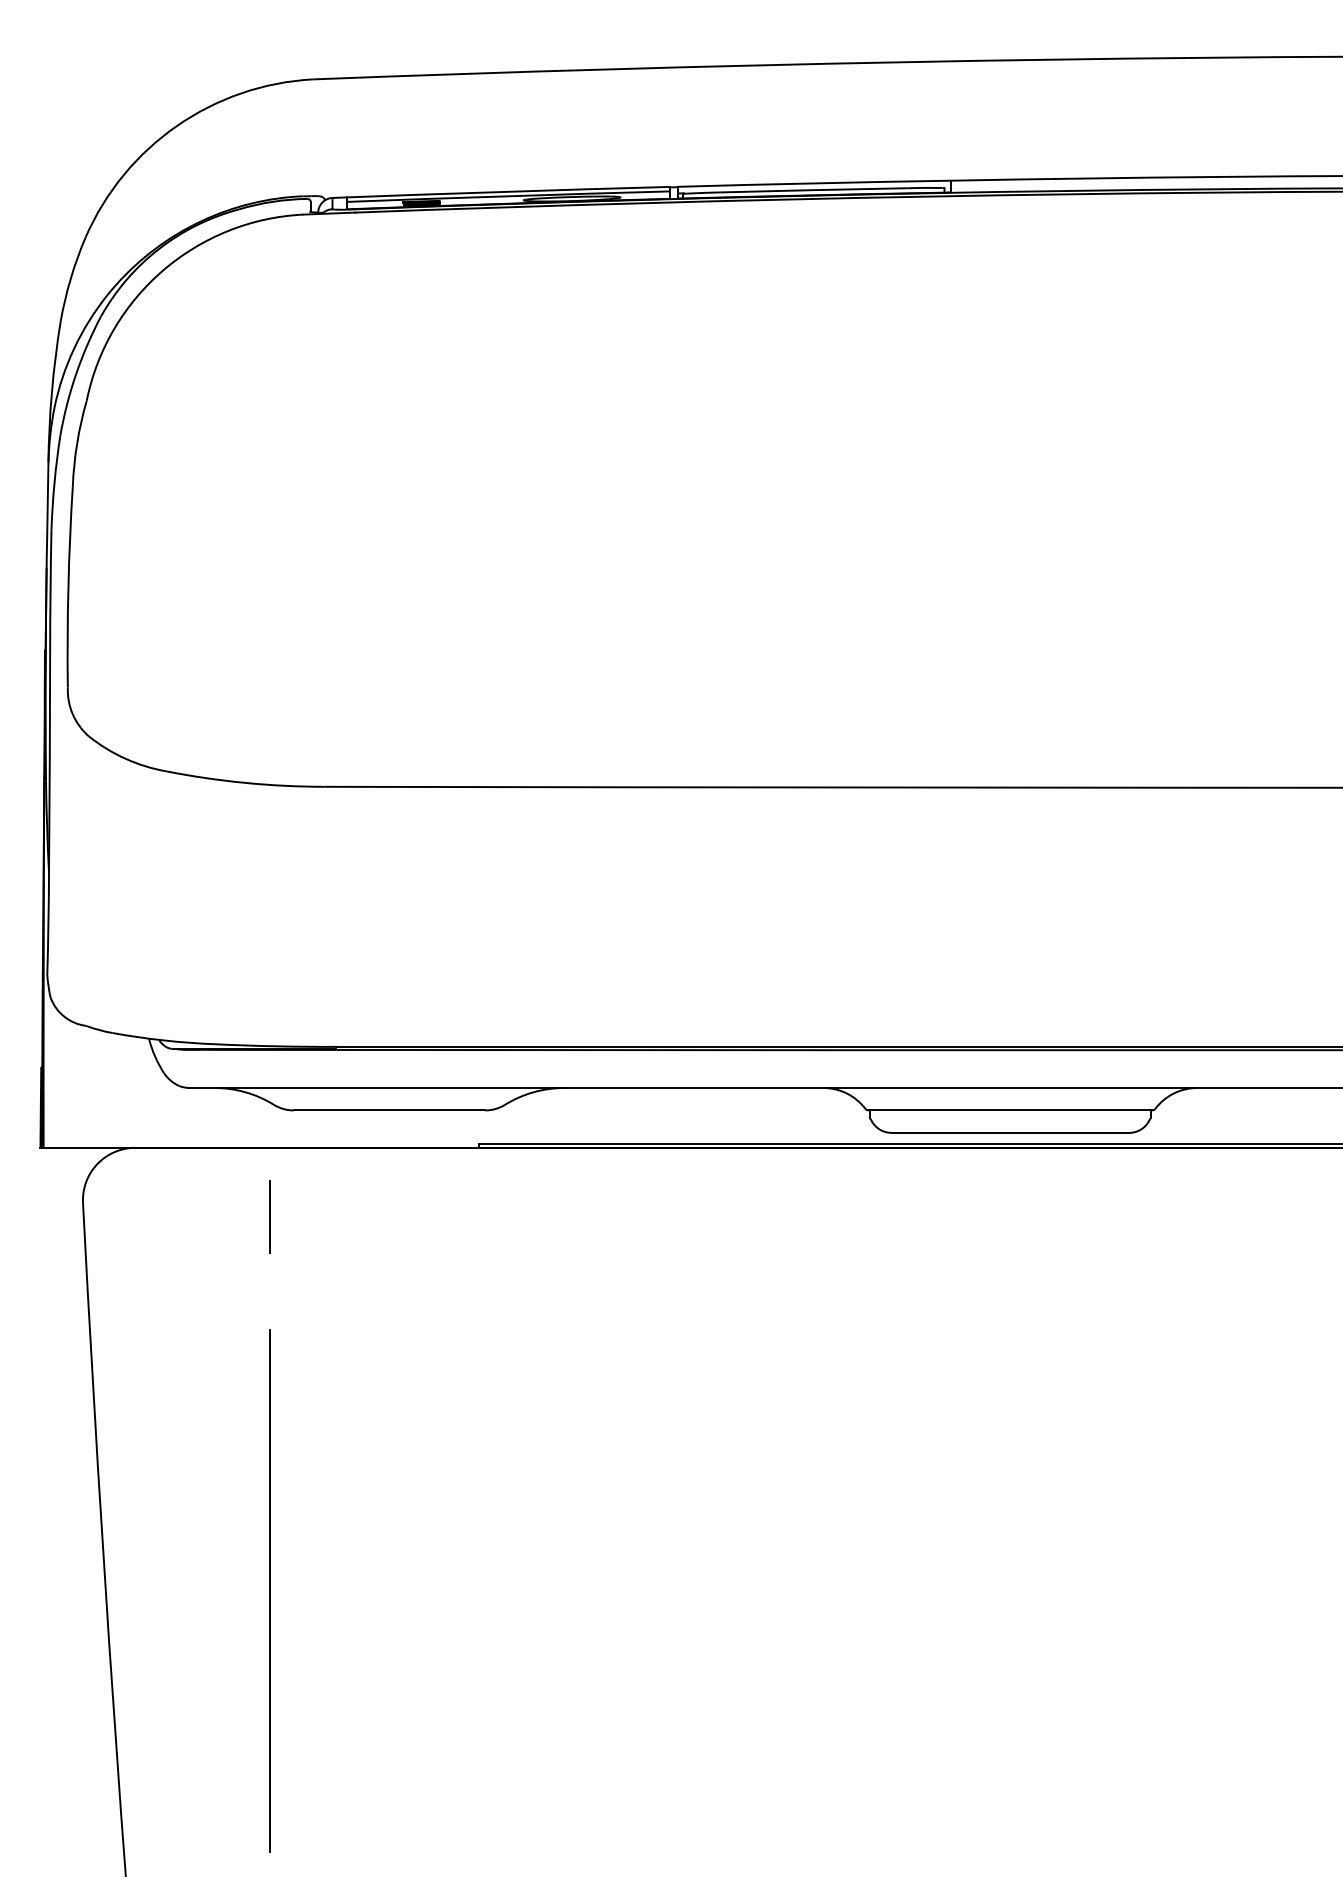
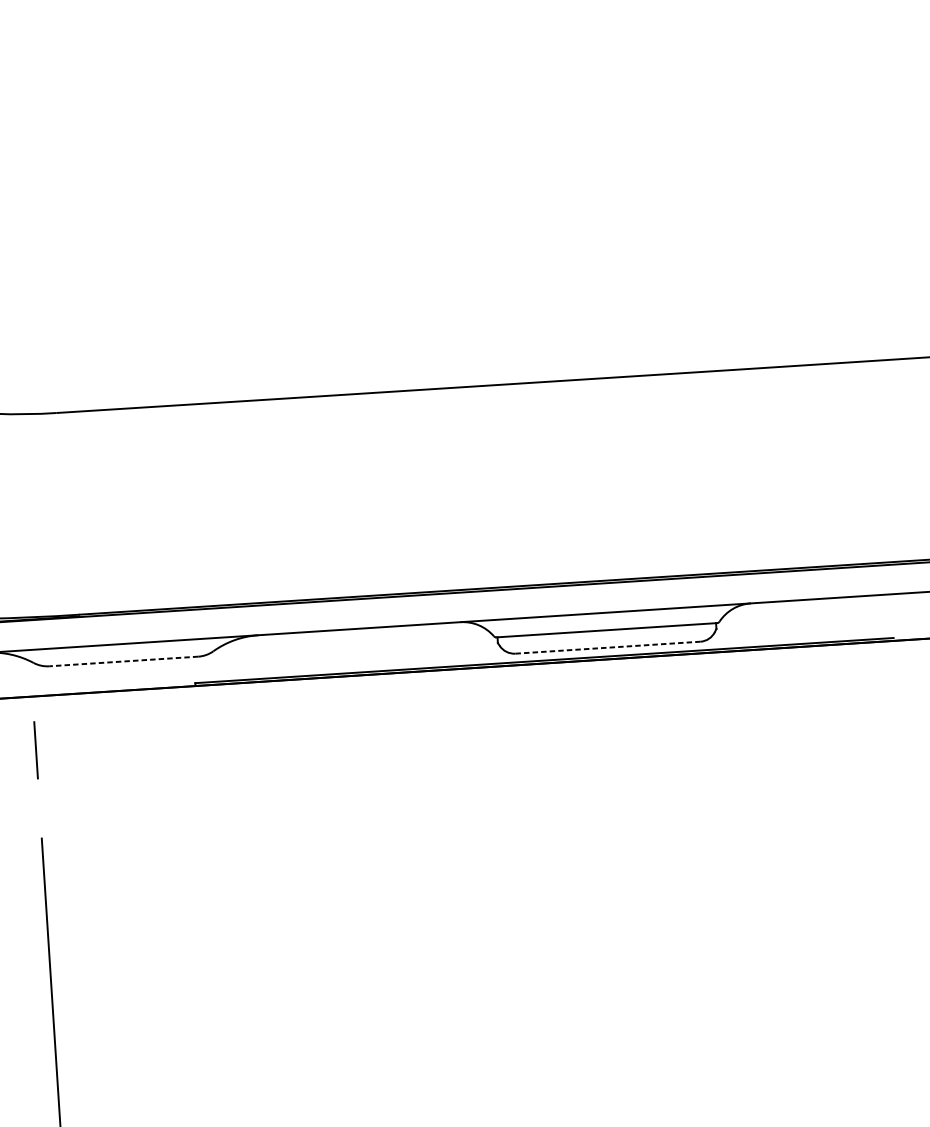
line: (389, 1110) -> (123, 661), solid -> dashed
line: (1010, 1132) -> (608, 647), solid -> dashed

